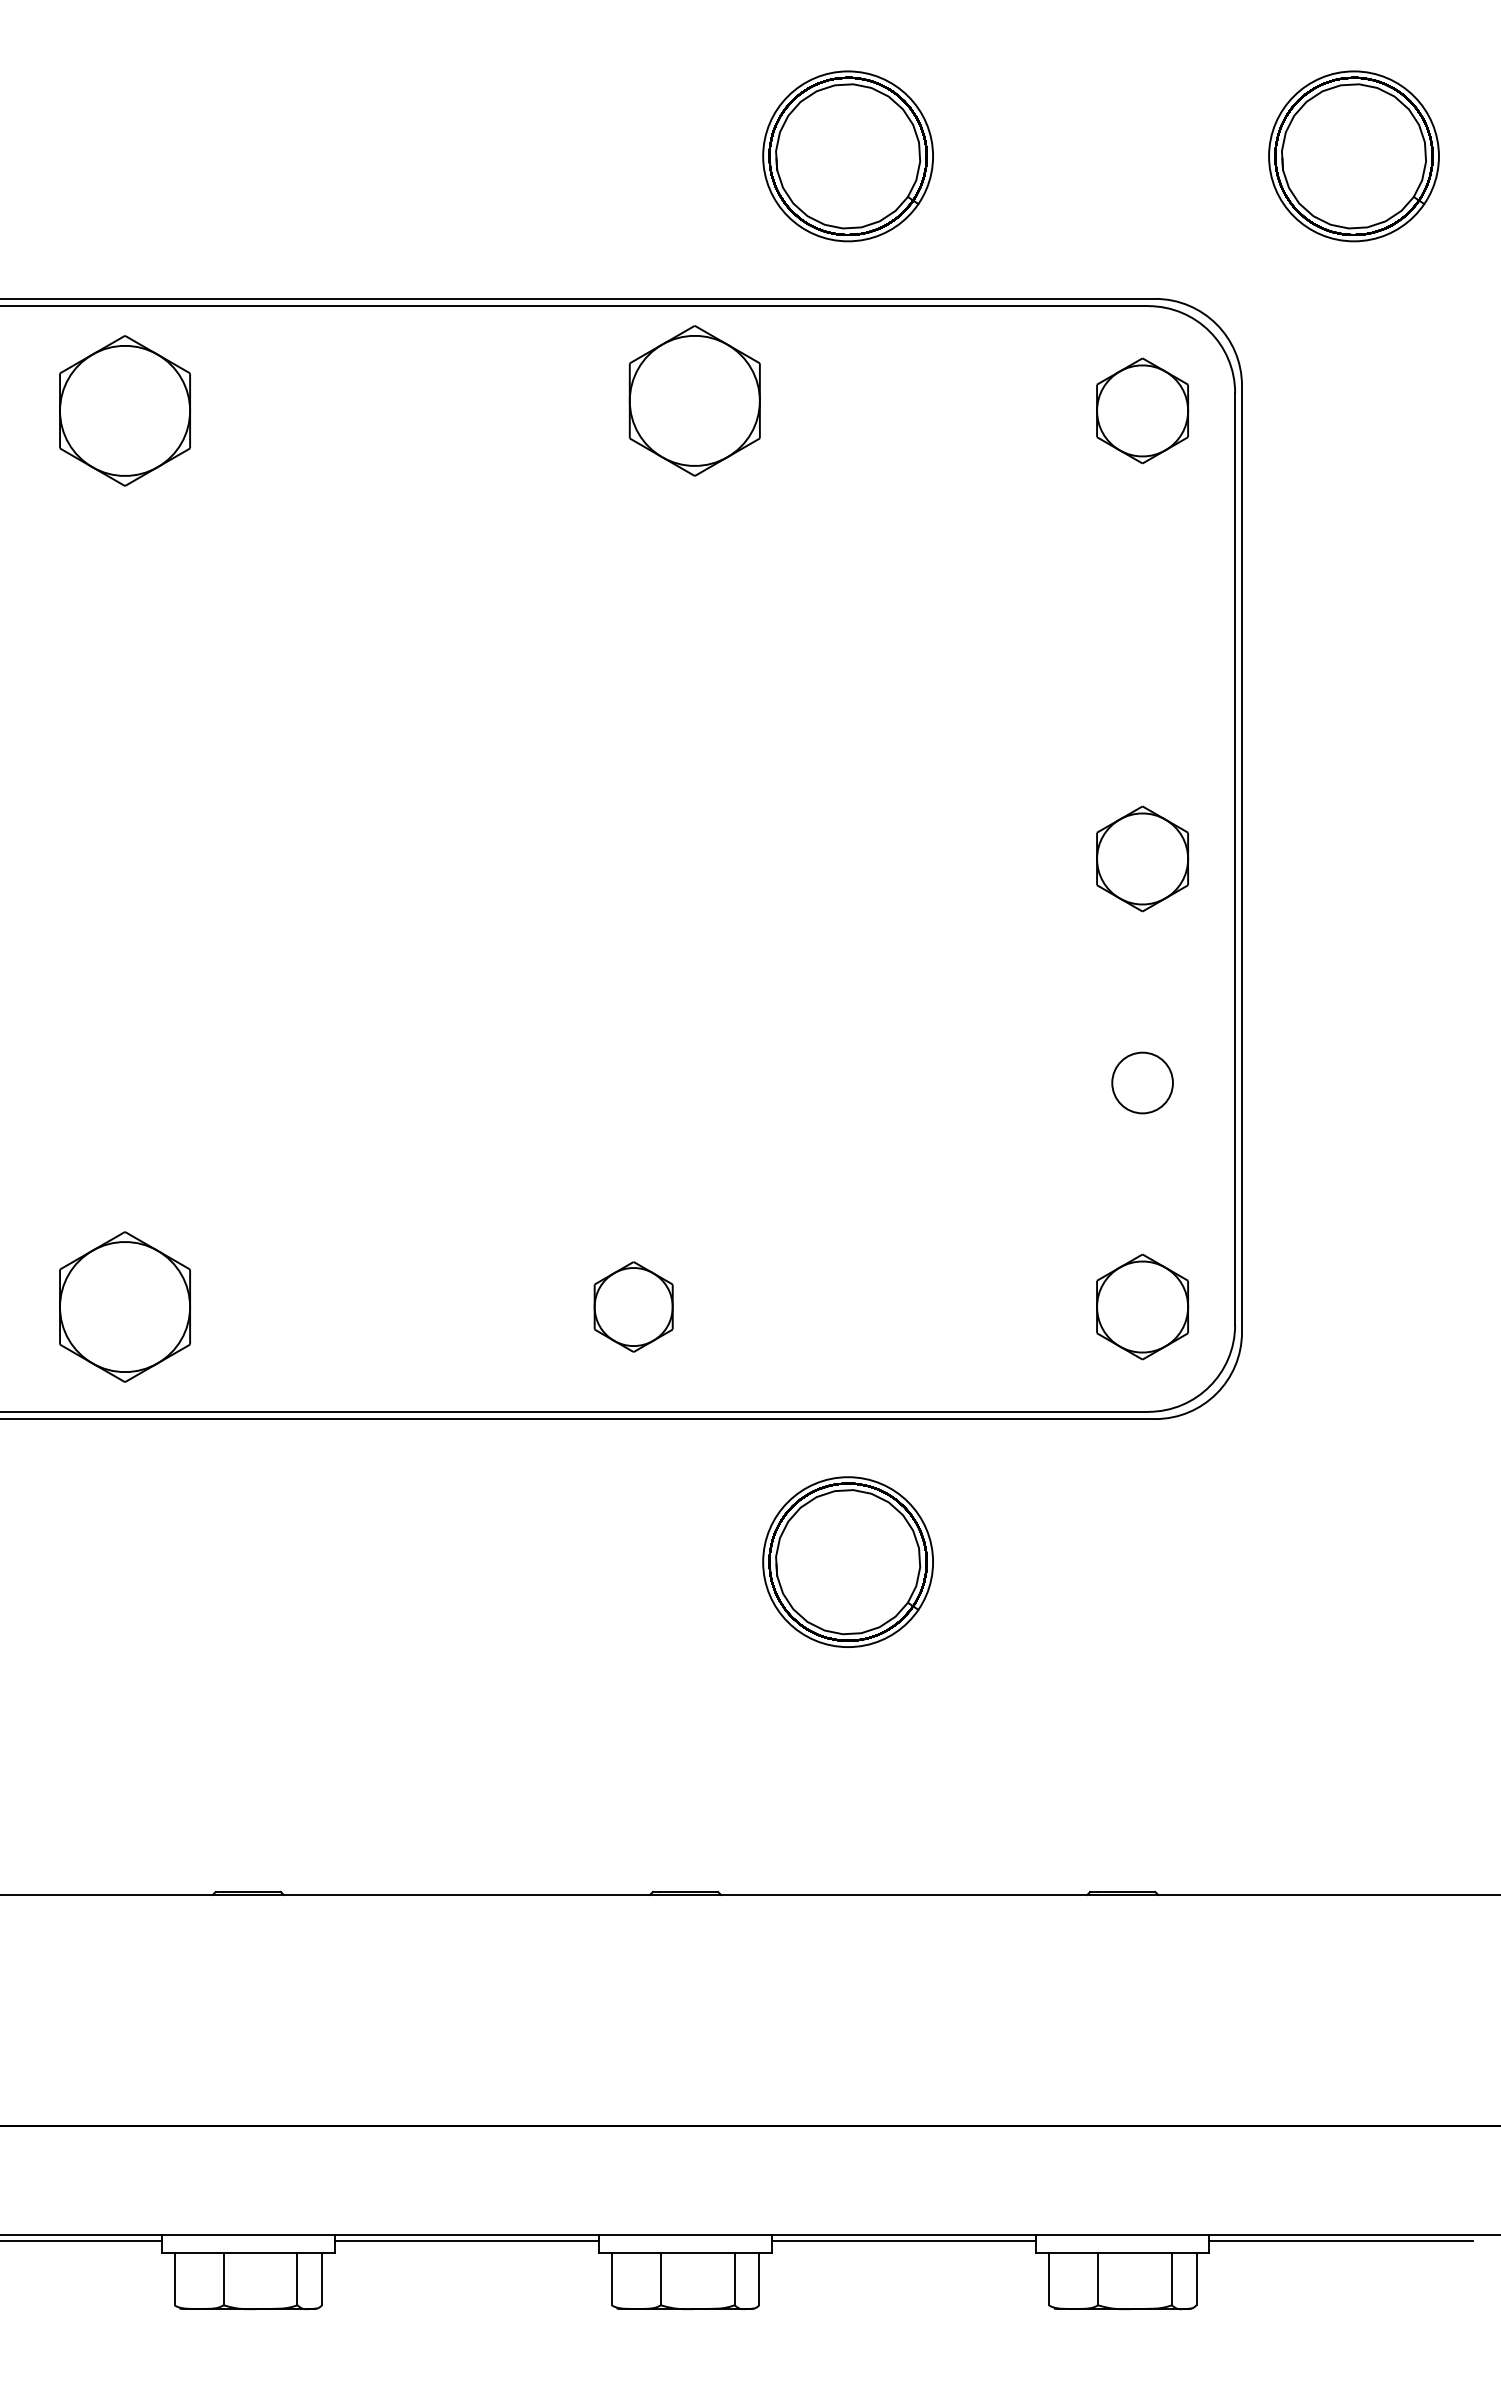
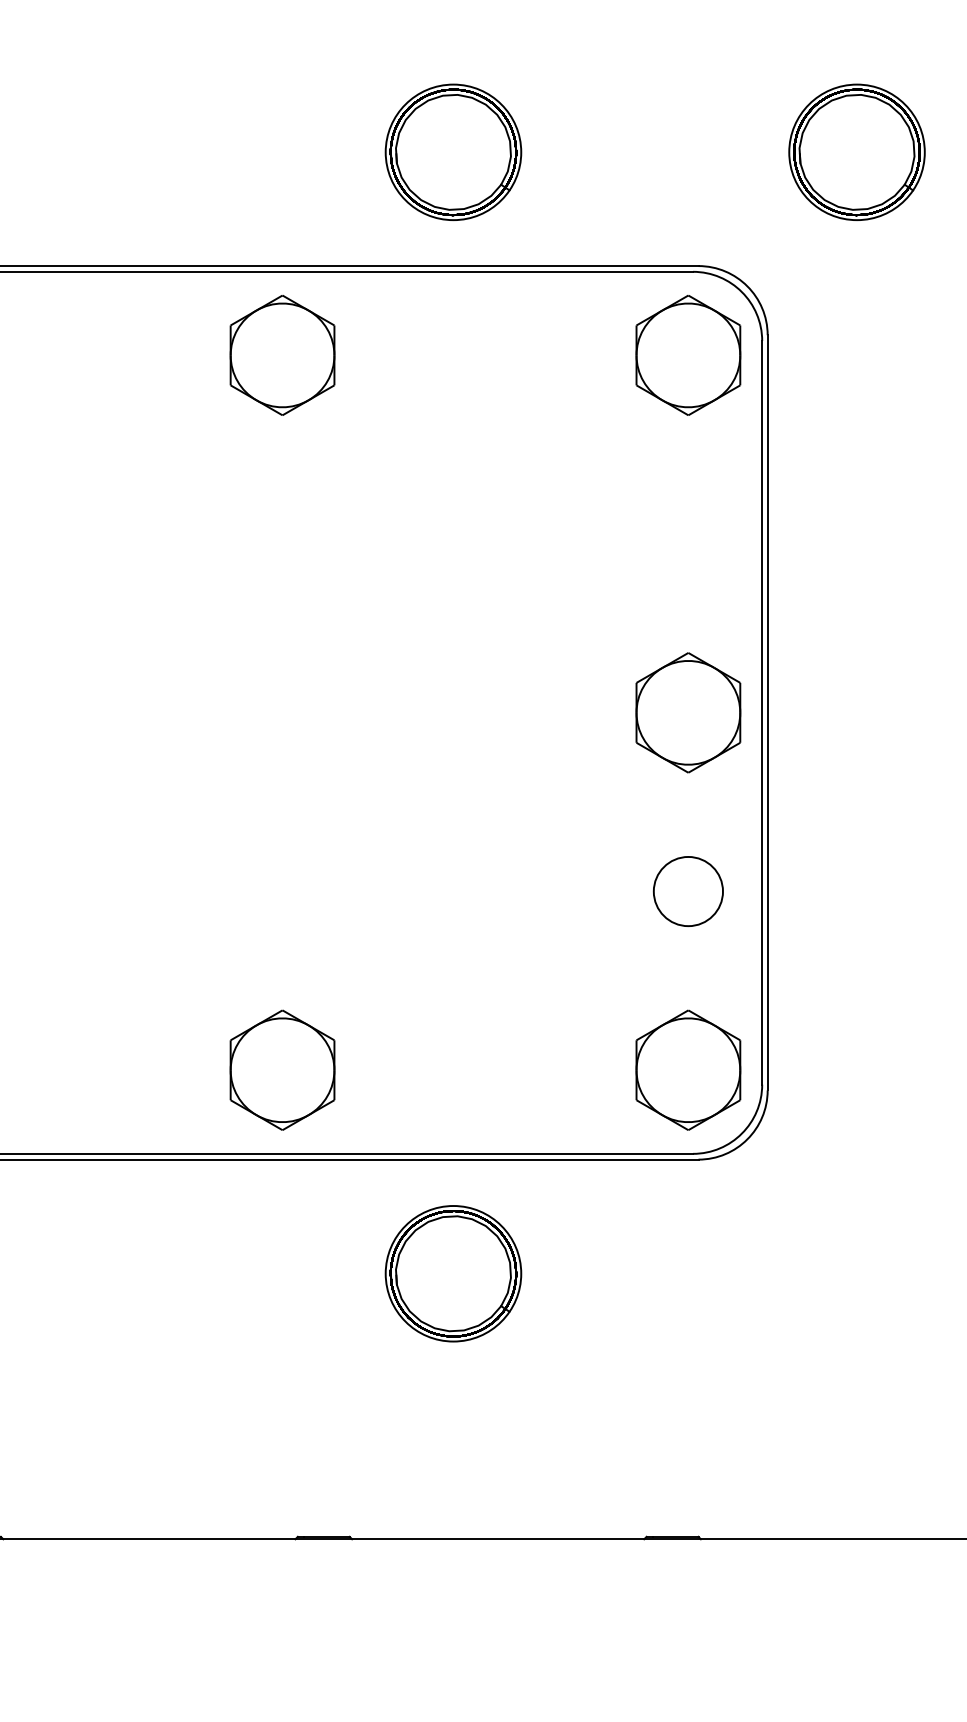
part: (694, 400) -> (282, 355), moved
part: (1142, 410) -> (688, 355), size x1.43
part: (1142, 858) -> (688, 712), size x1.43
circle: (1142, 1082) -> (688, 891), size x1.43
part: (633, 1306) -> (282, 1069), size x1.67
part: (1142, 1306) -> (688, 1069), size x1.43

